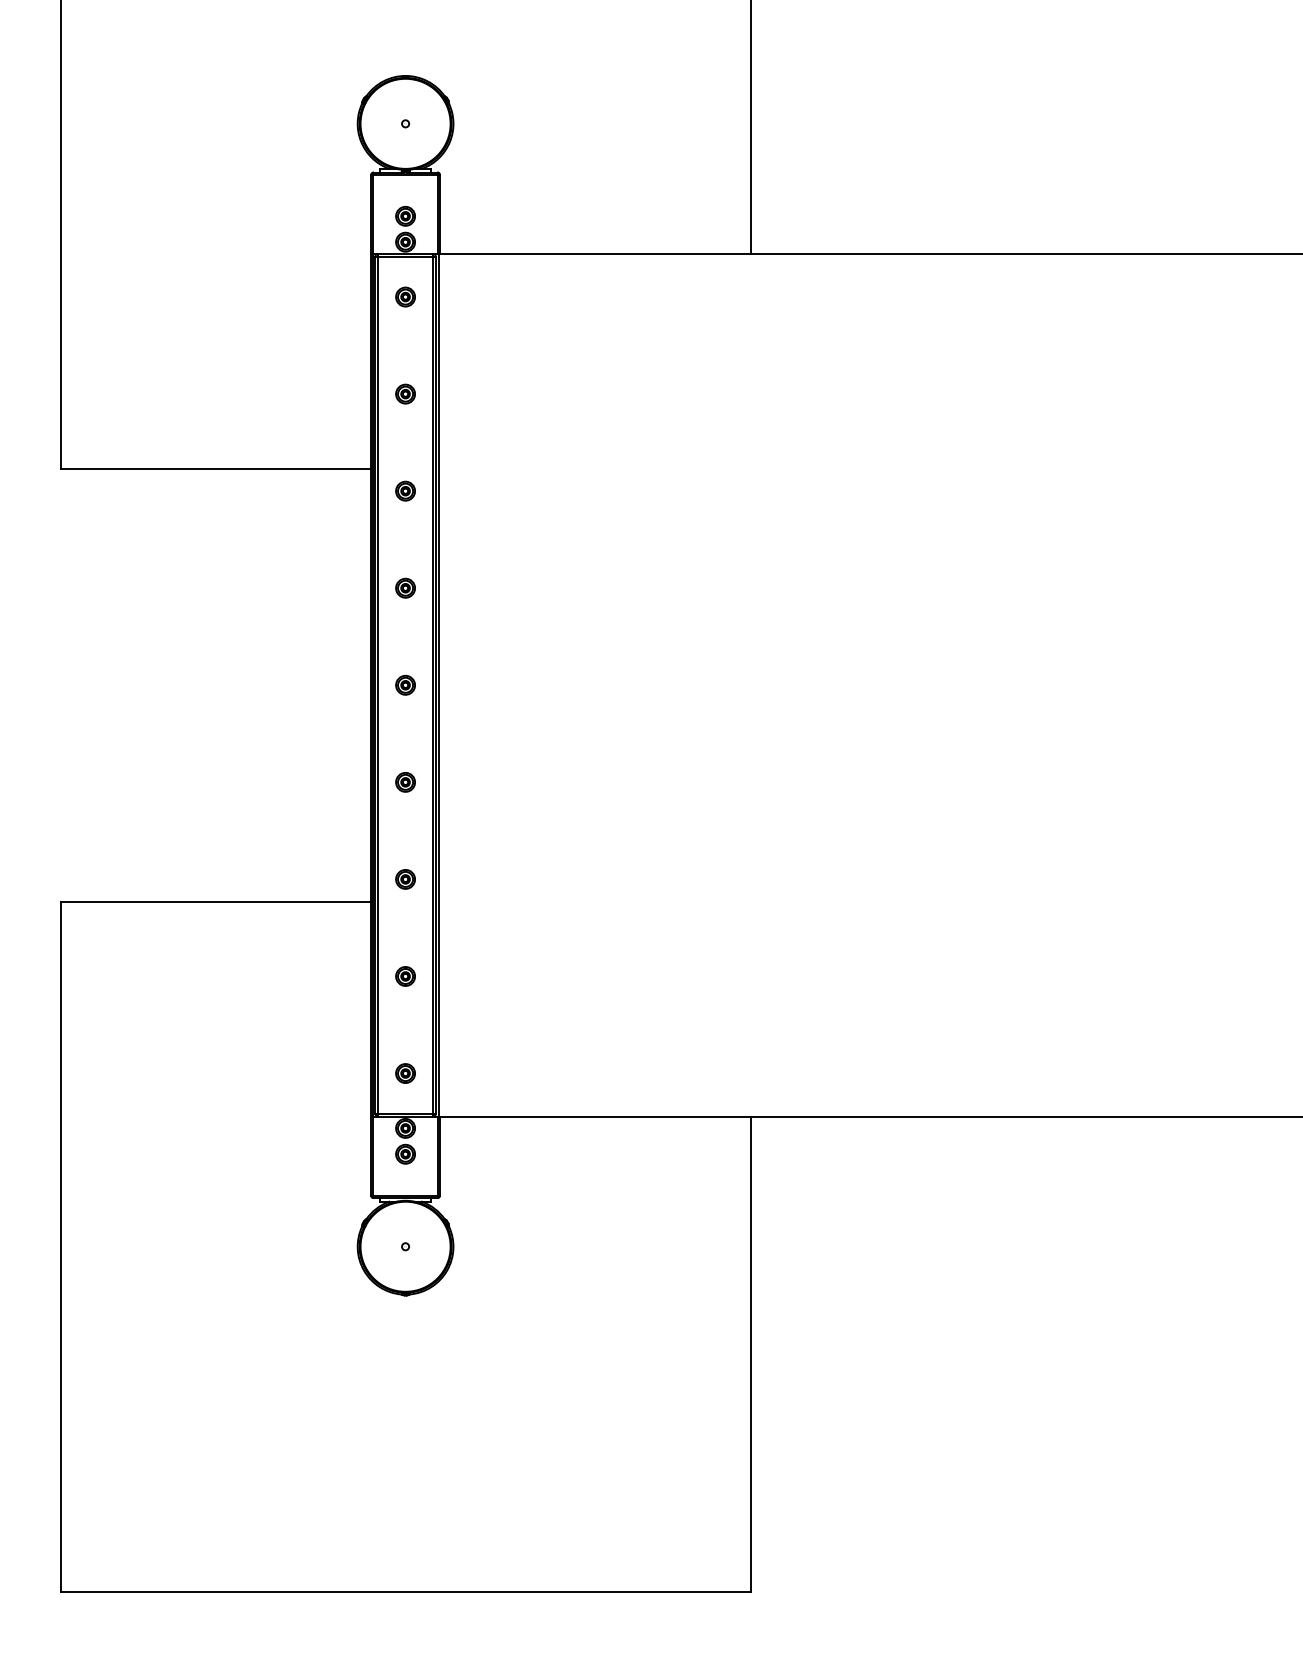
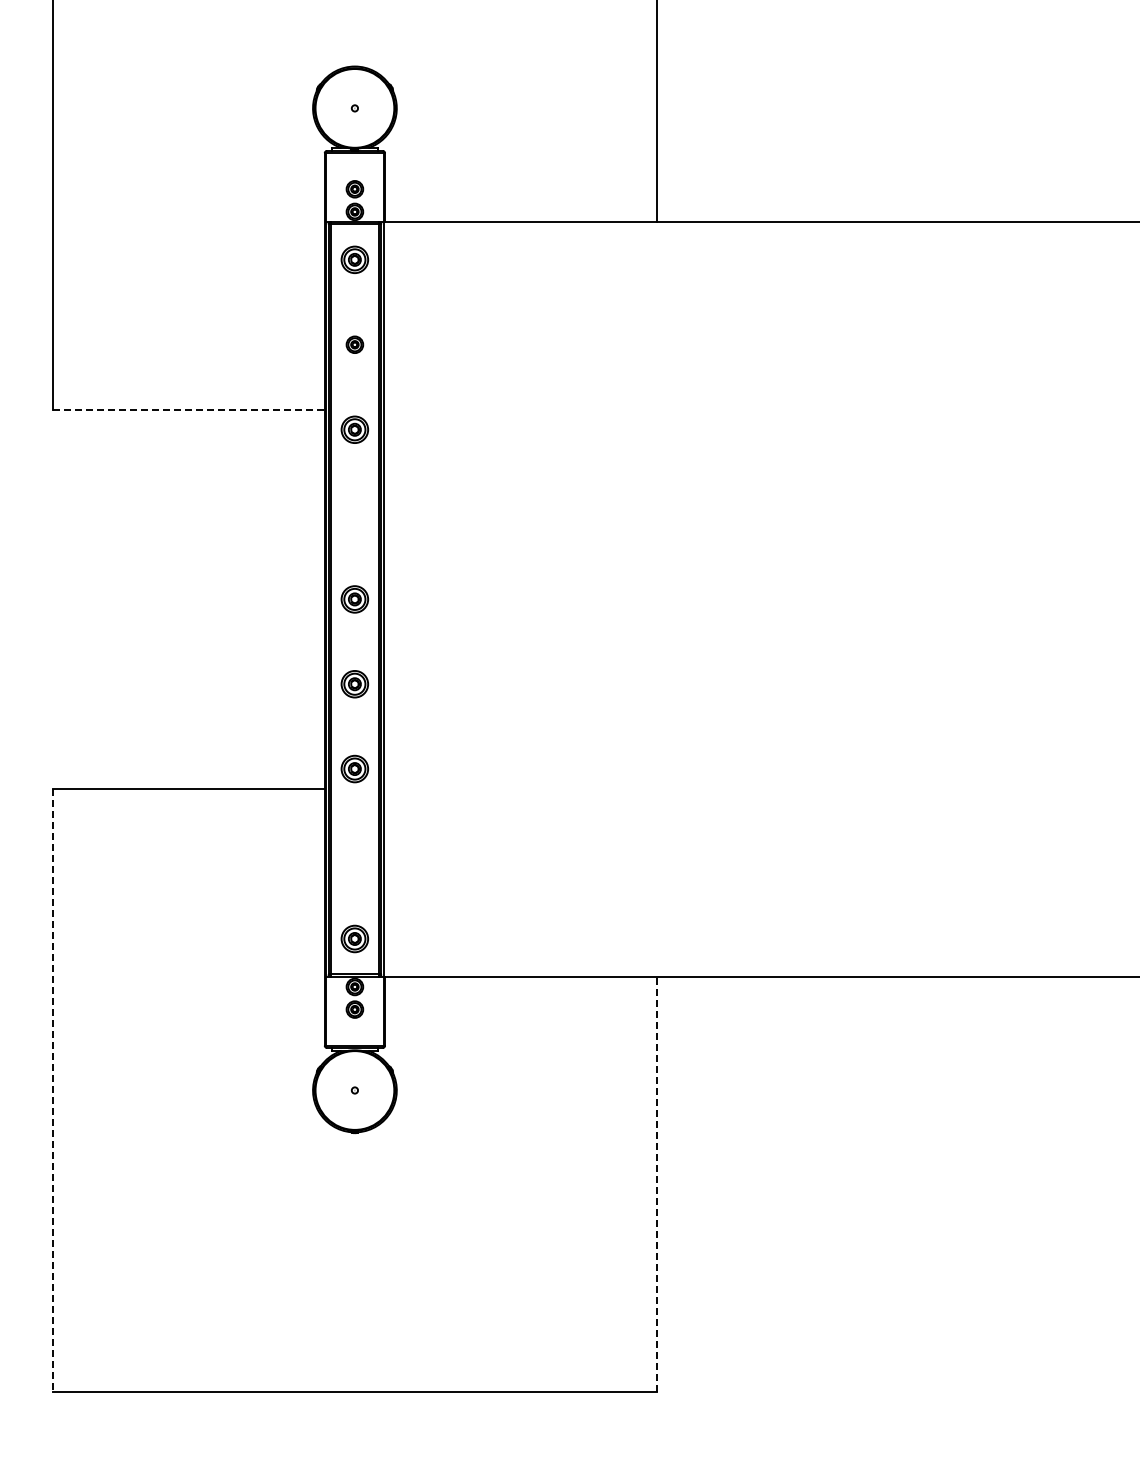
part: (405, 296) -> (354, 259), size x1.6
line: (215, 469) -> (188, 410), solid -> dashed
part: (405, 490) -> (354, 429), size x1.6
part: (405, 588) -> (354, 514), removed
part: (405, 685) -> (354, 599), size x1.6
part: (405, 782) -> (354, 684), size x1.6
part: (405, 879) -> (354, 769), size x1.6
part: (405, 975) -> (354, 853), removed
part: (405, 1072) -> (354, 938), size x1.6
line: (60, 1246) -> (53, 1090), solid -> dashed
line: (750, 1354) -> (656, 1184), solid -> dashed

